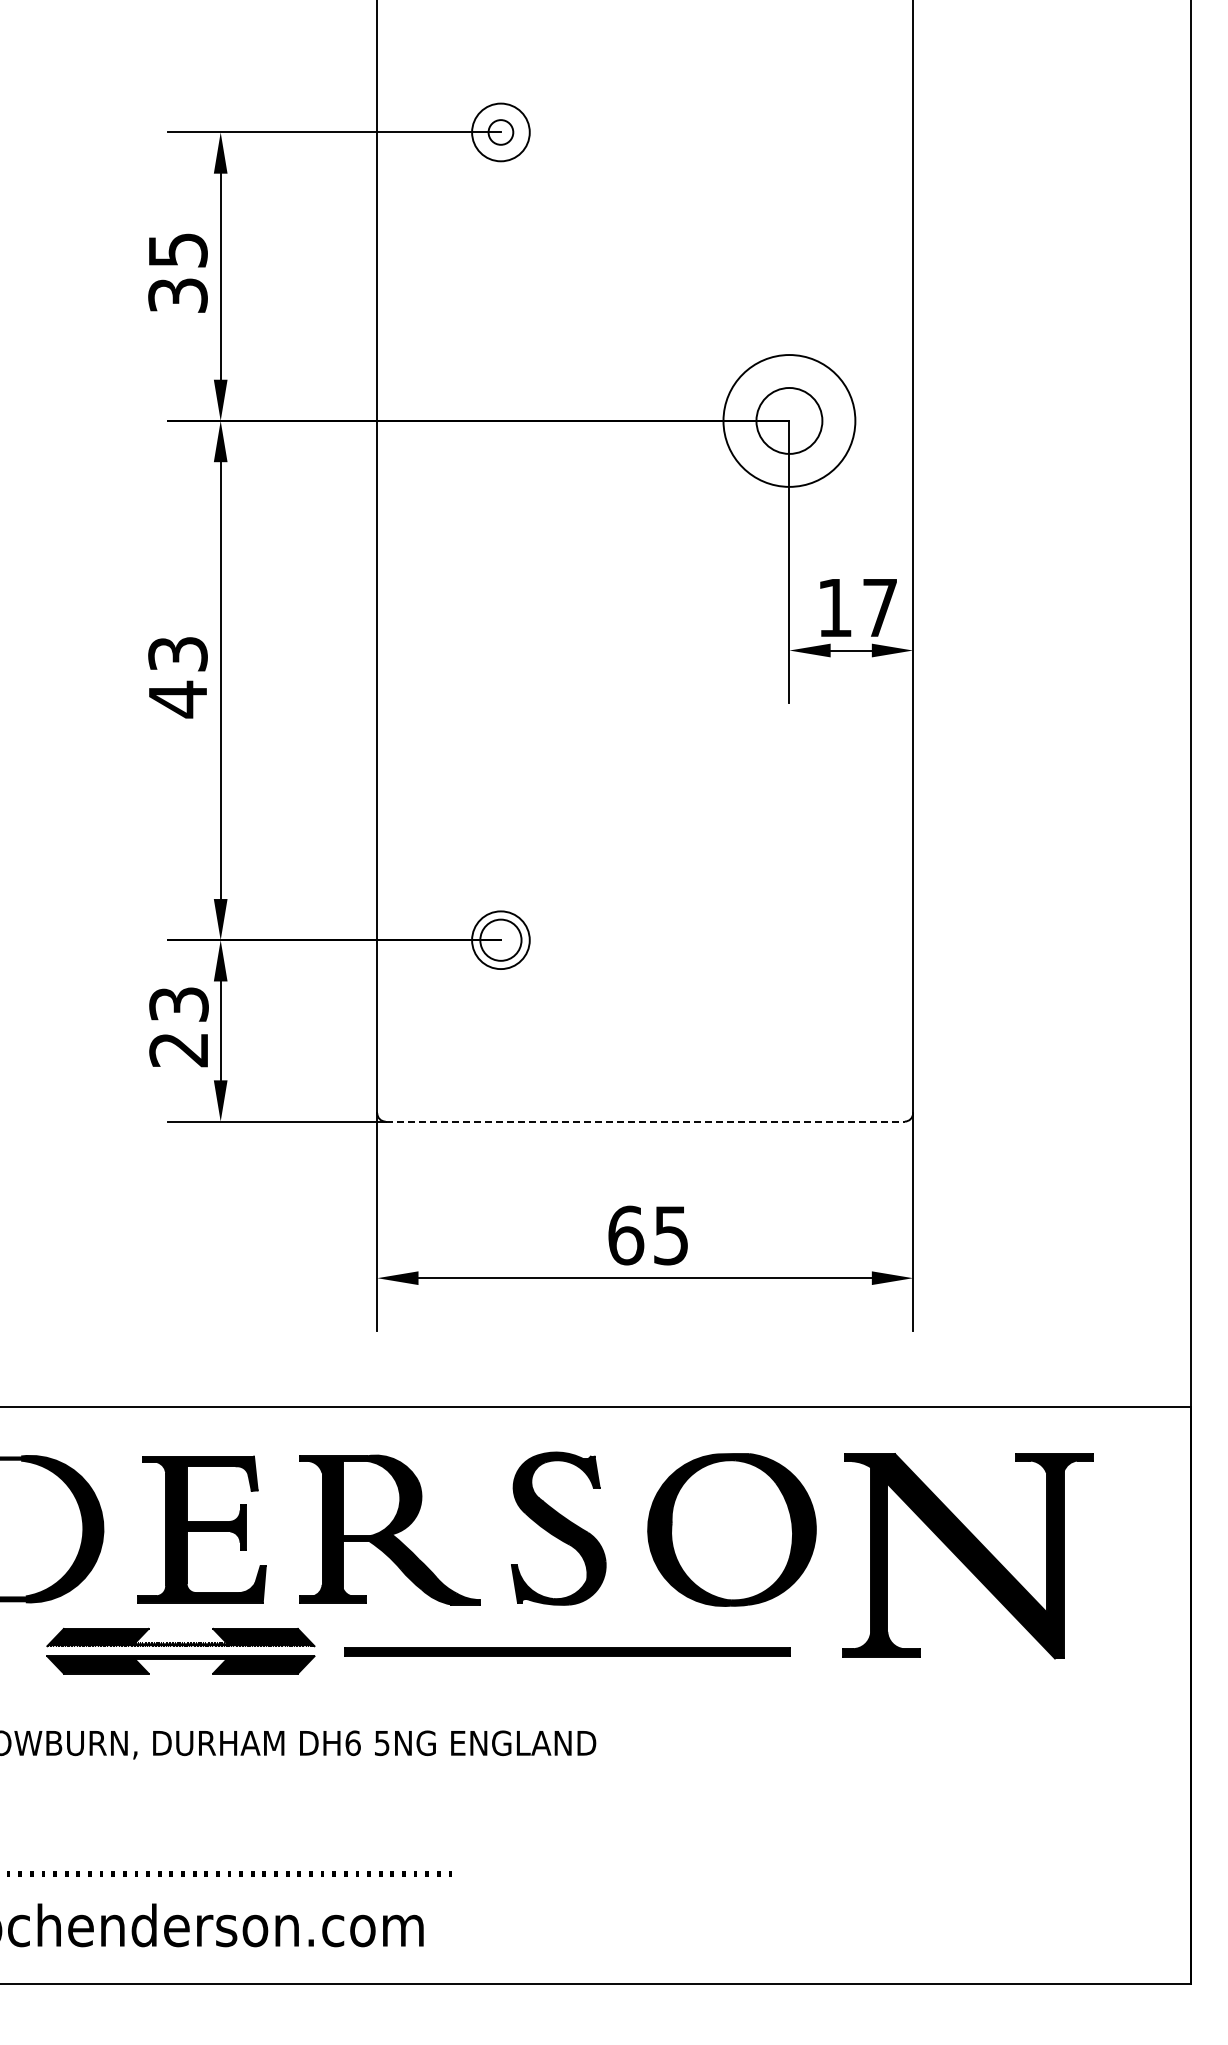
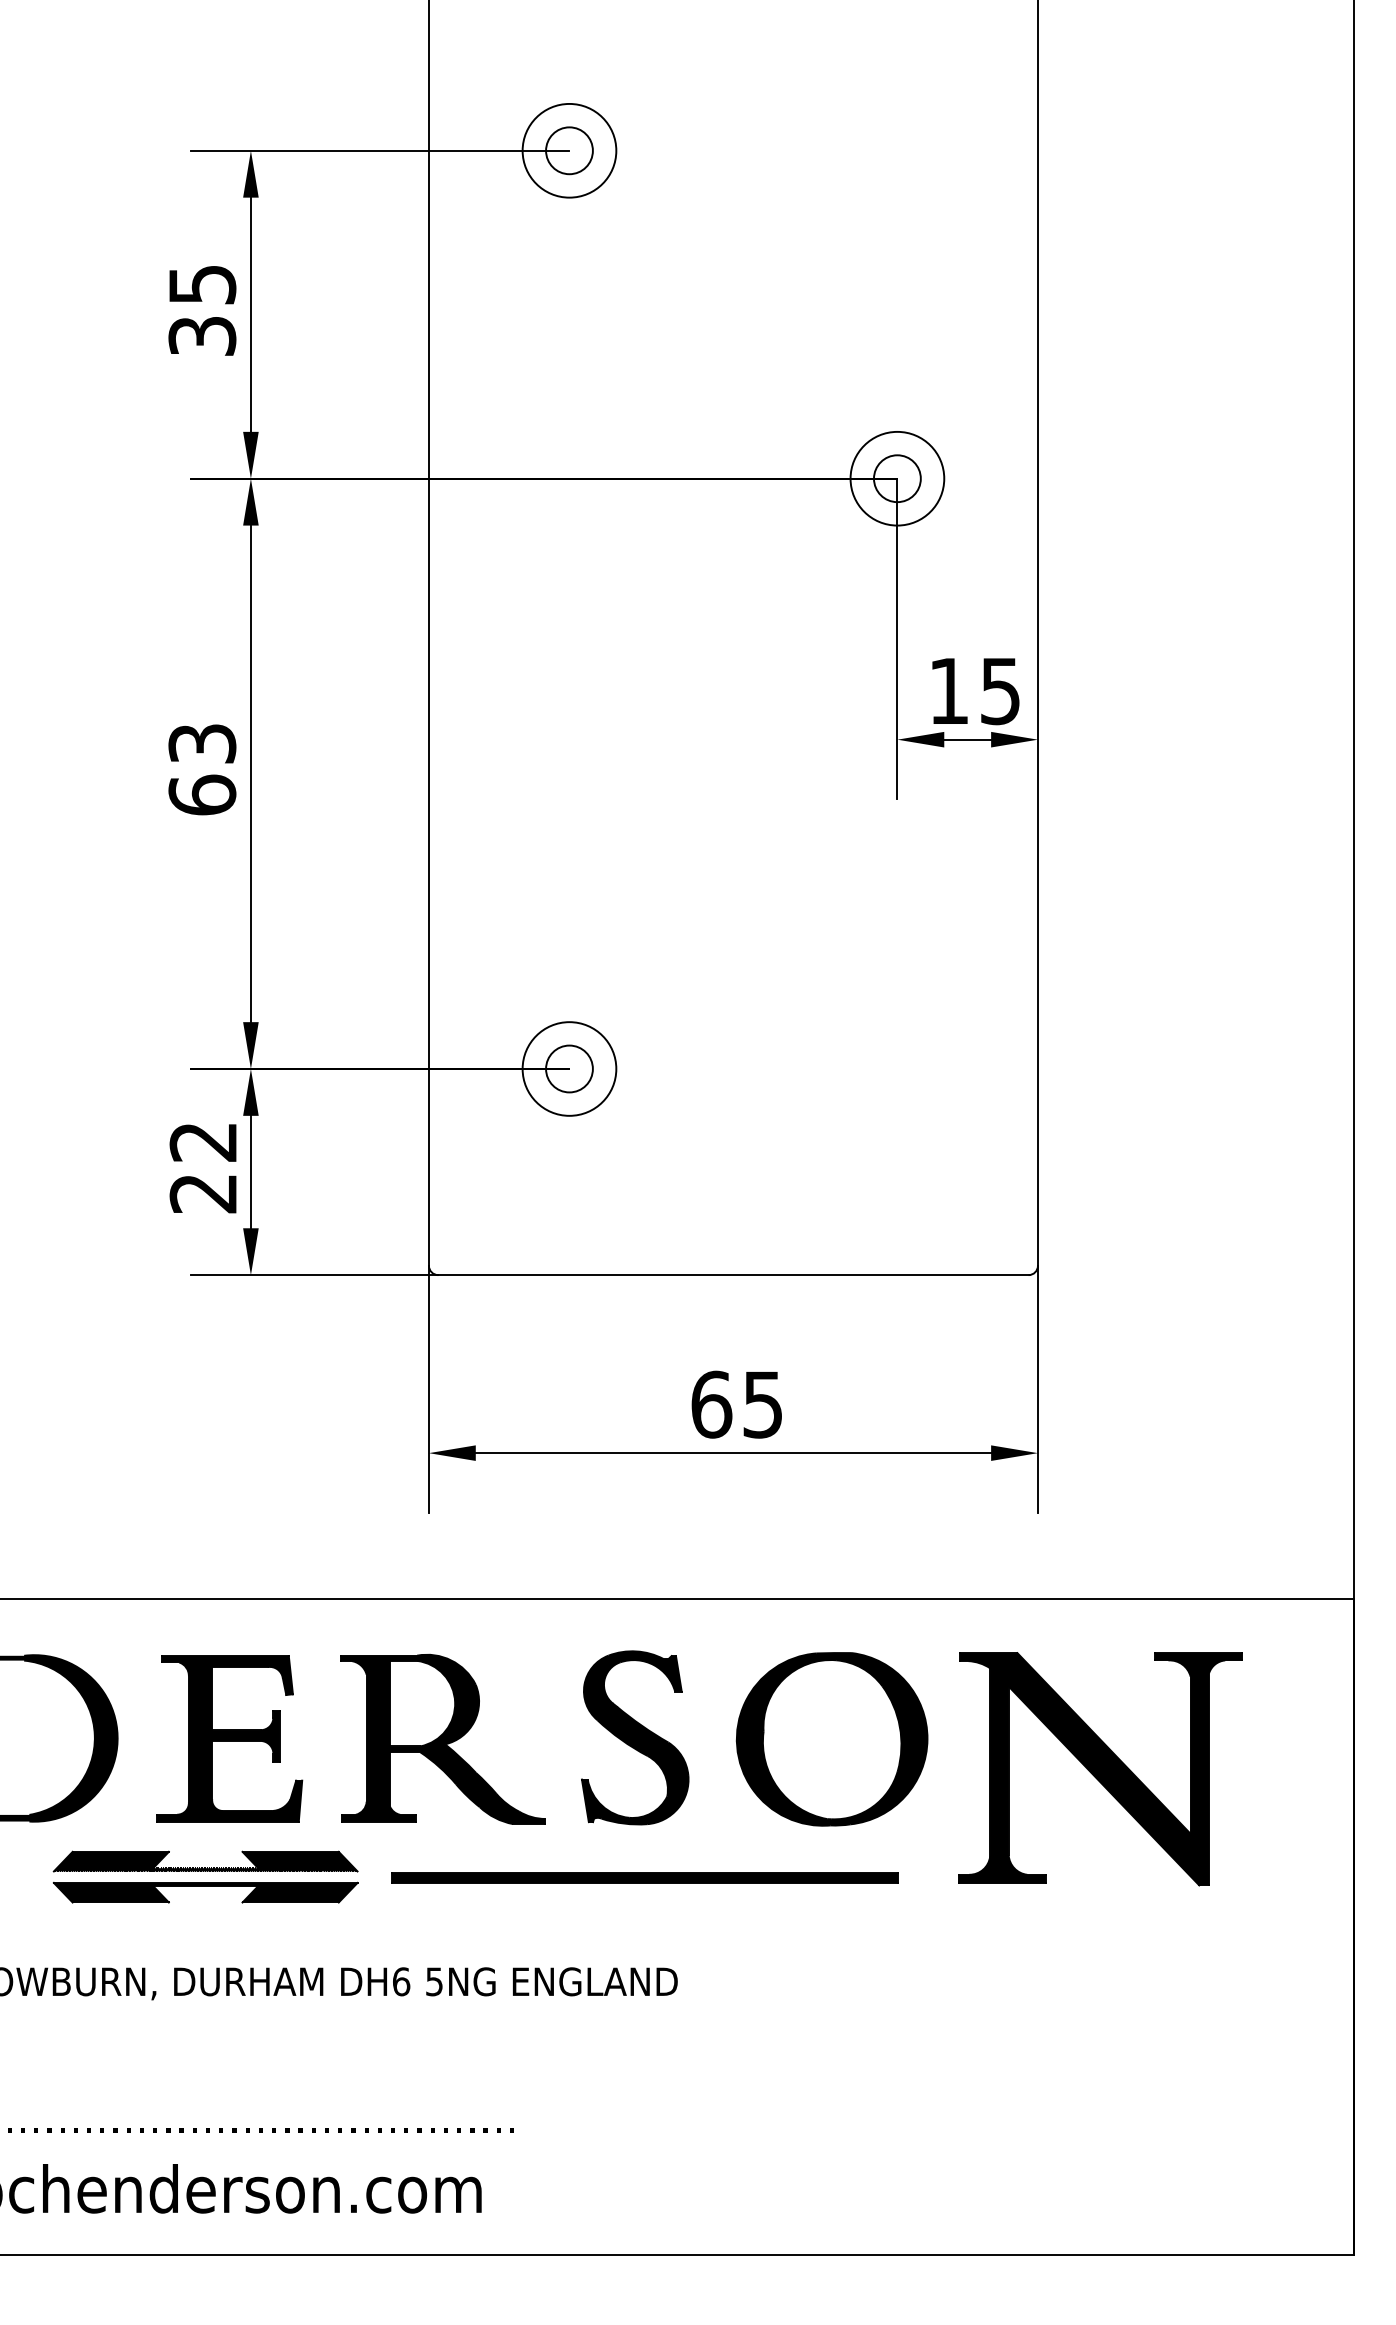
circle: (500, 132) -> (568, 150), size x1.43
circle: (500, 132) -> (568, 150), size x1.67
circle: (789, 420) -> (897, 478), size x0.62
circle: (789, 420) -> (897, 478), size x0.62
text: (879, 608) -> (999, 691), 17 -> 15
text: (177, 699) -> (201, 795), 43 -> 63
circle: (500, 940) -> (568, 1069), size x1.43
text: (178, 1004) -> (202, 1142), 23 -> 22
line: (645, 1121) -> (733, 1275), dashed -> solid

